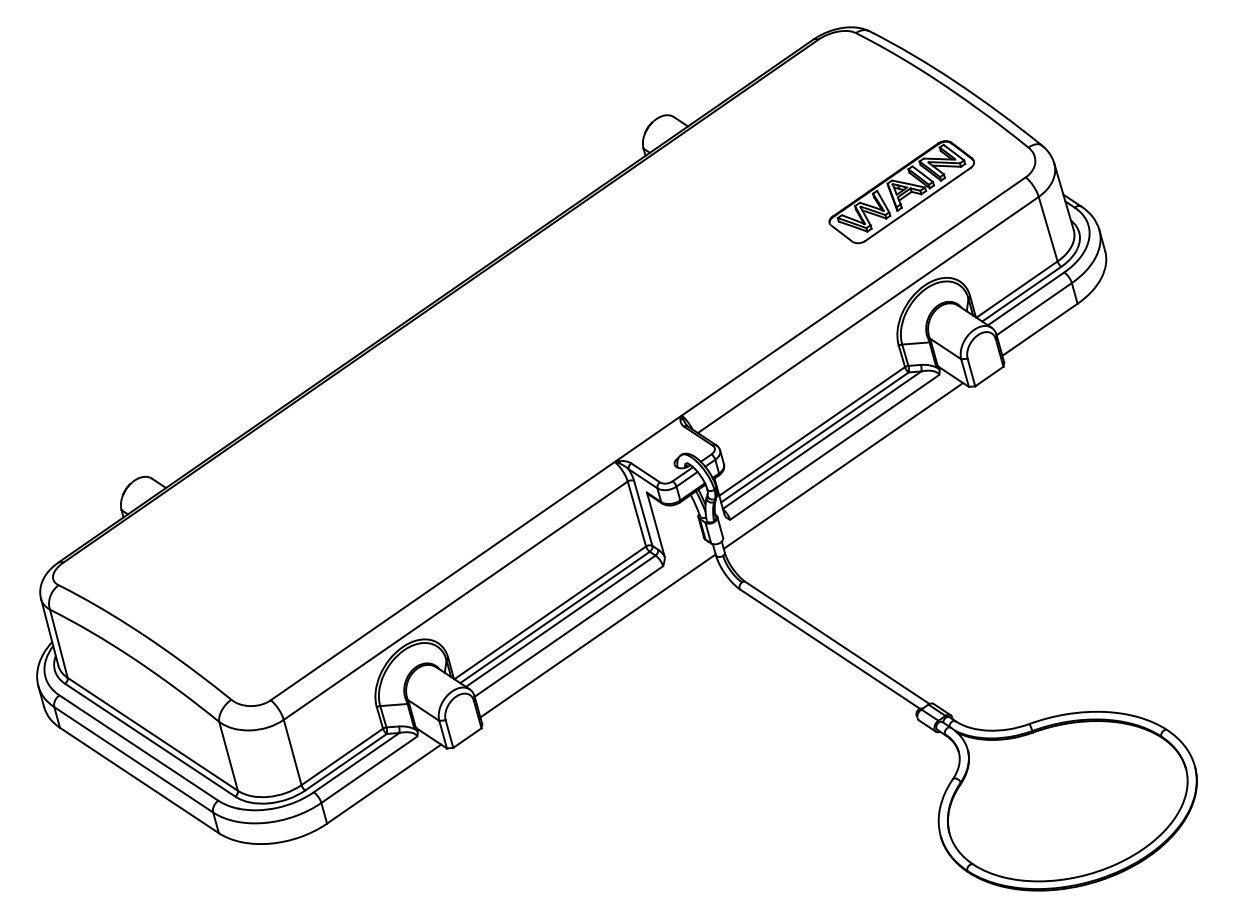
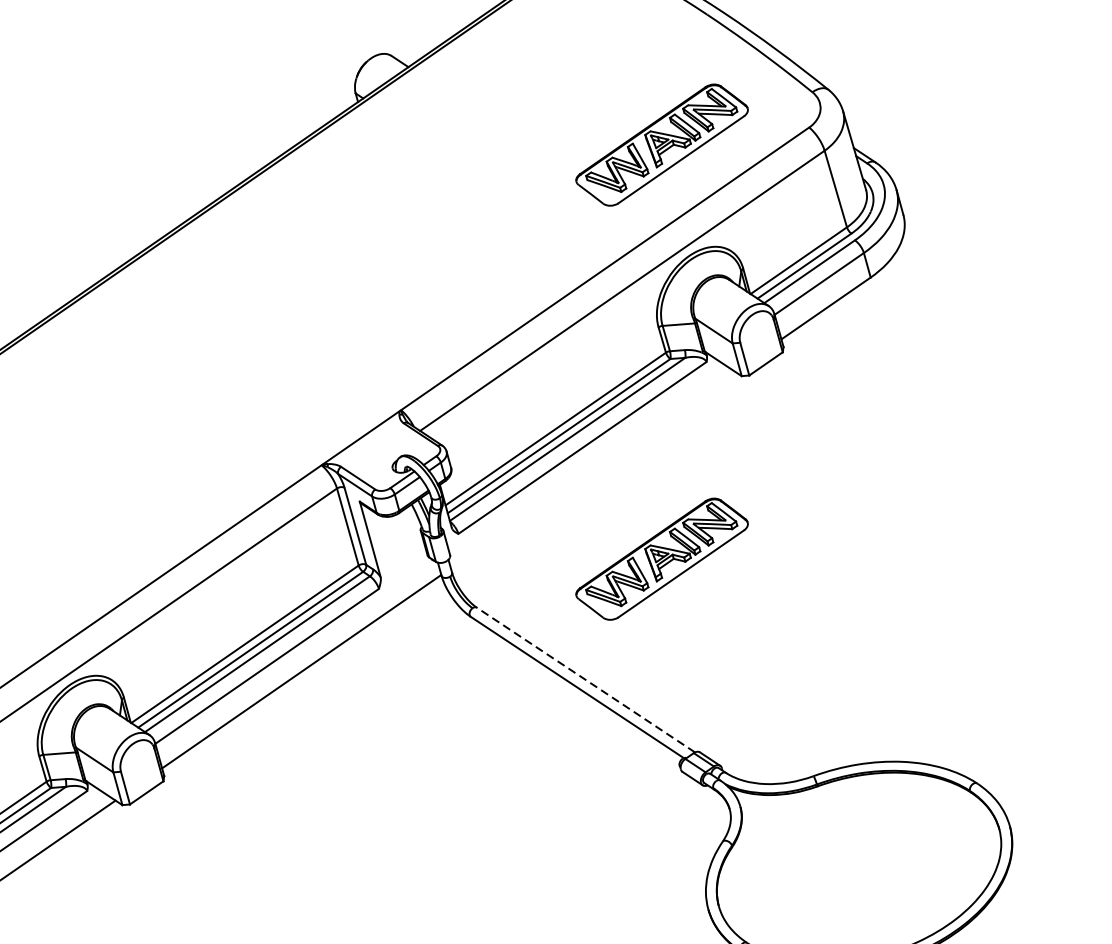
line: (843, 465) -> (592, 469), removed
part: (901, 541) -> (661, 559), added
line: (837, 642) -> (585, 679), solid -> dashed

